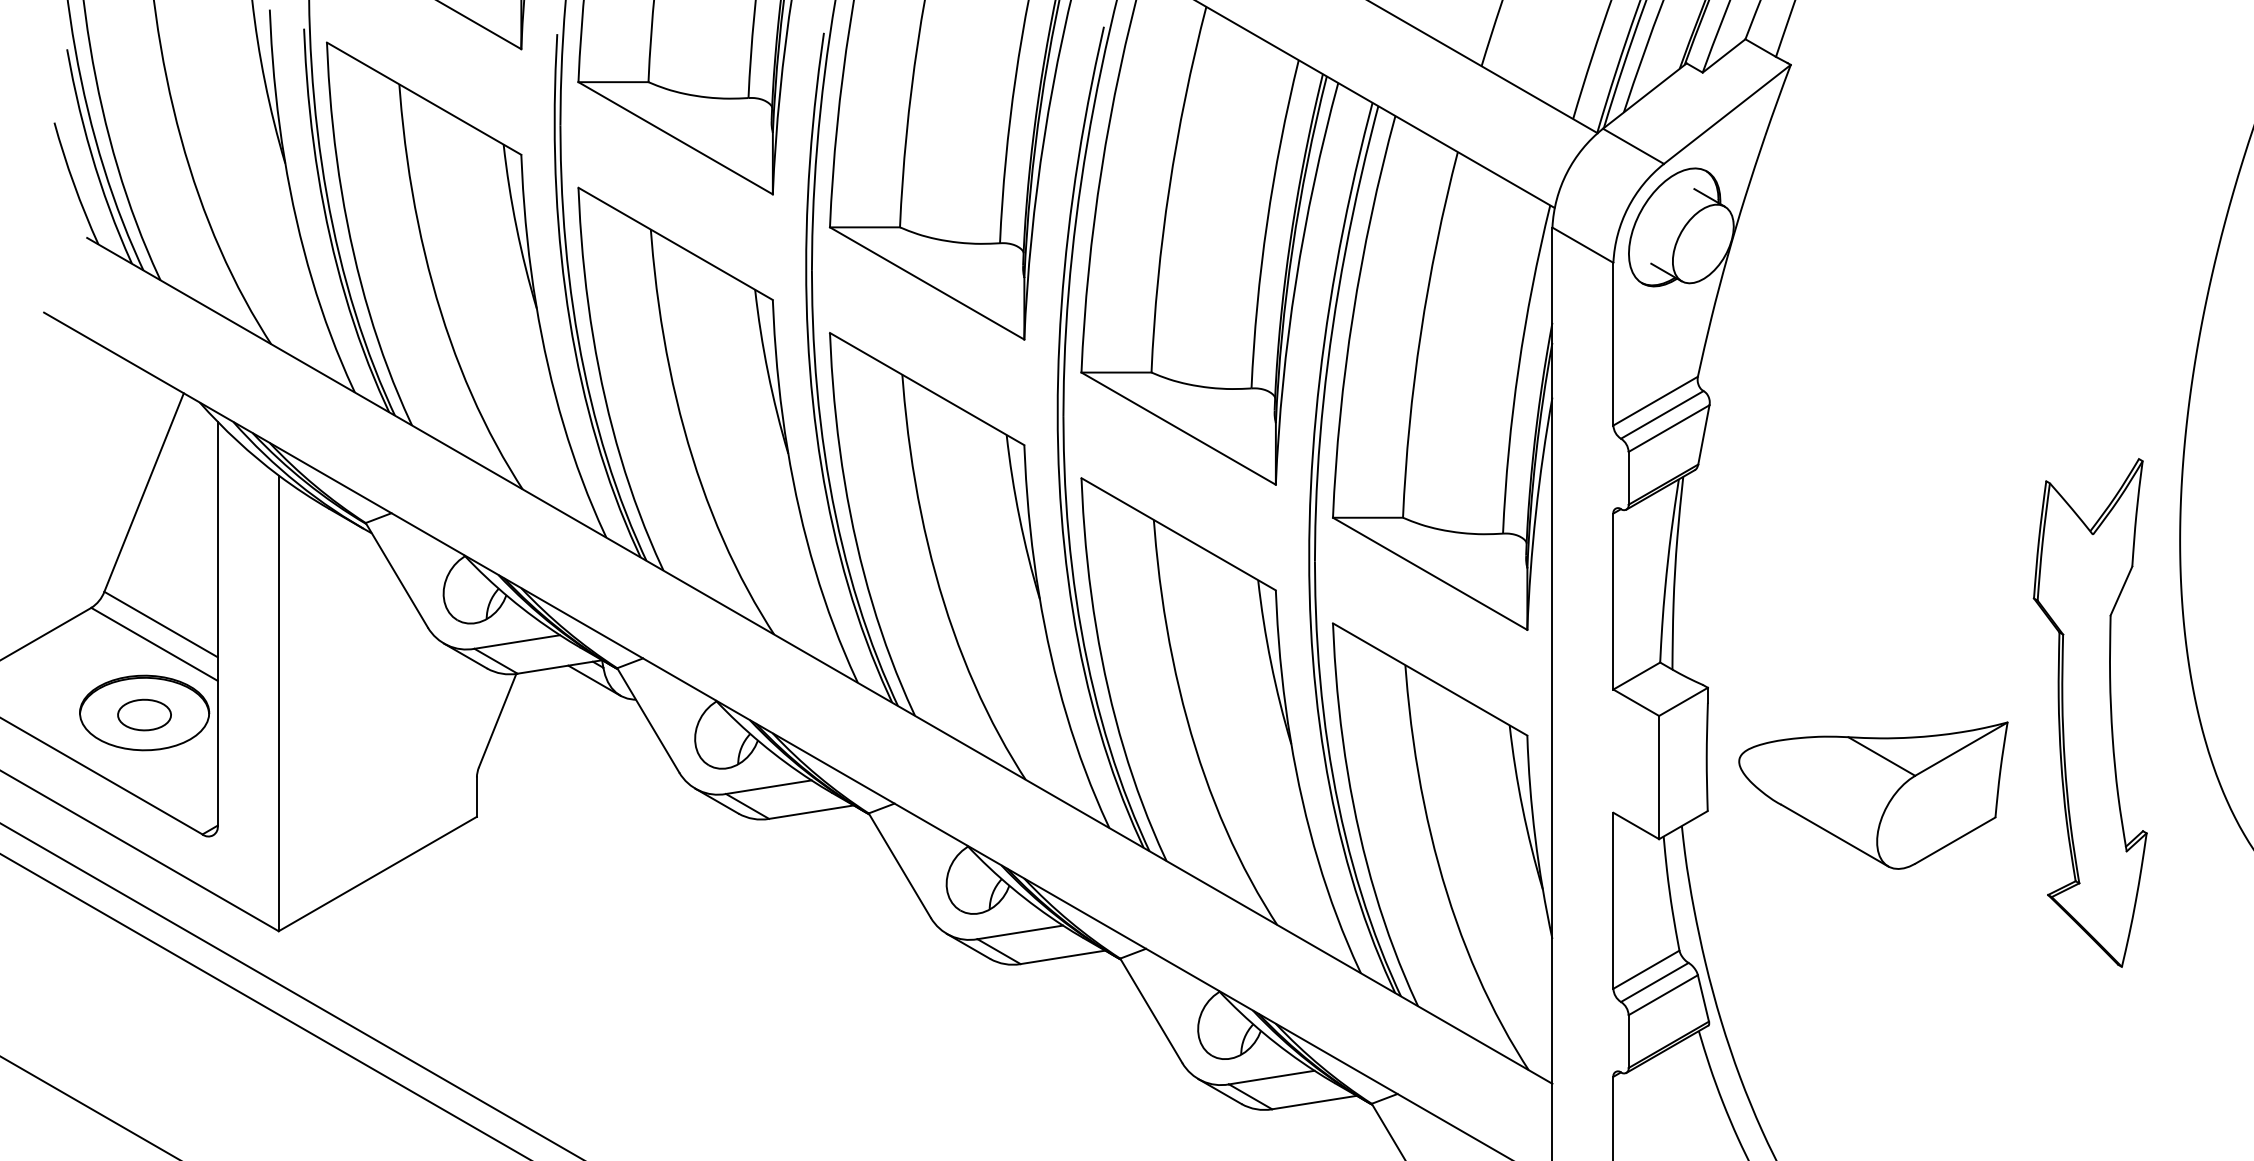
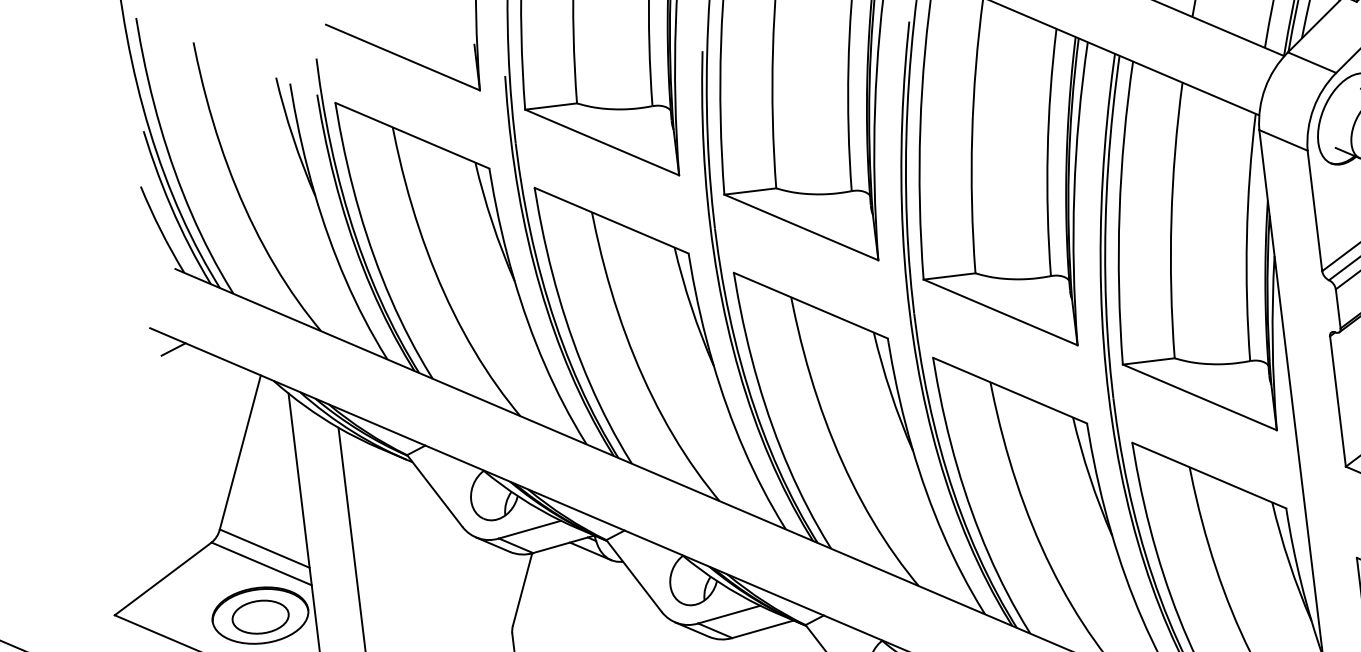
line: (71, 344) -> (173, 349), added
part: (144, 714) -> (260, 616), size x1.43

